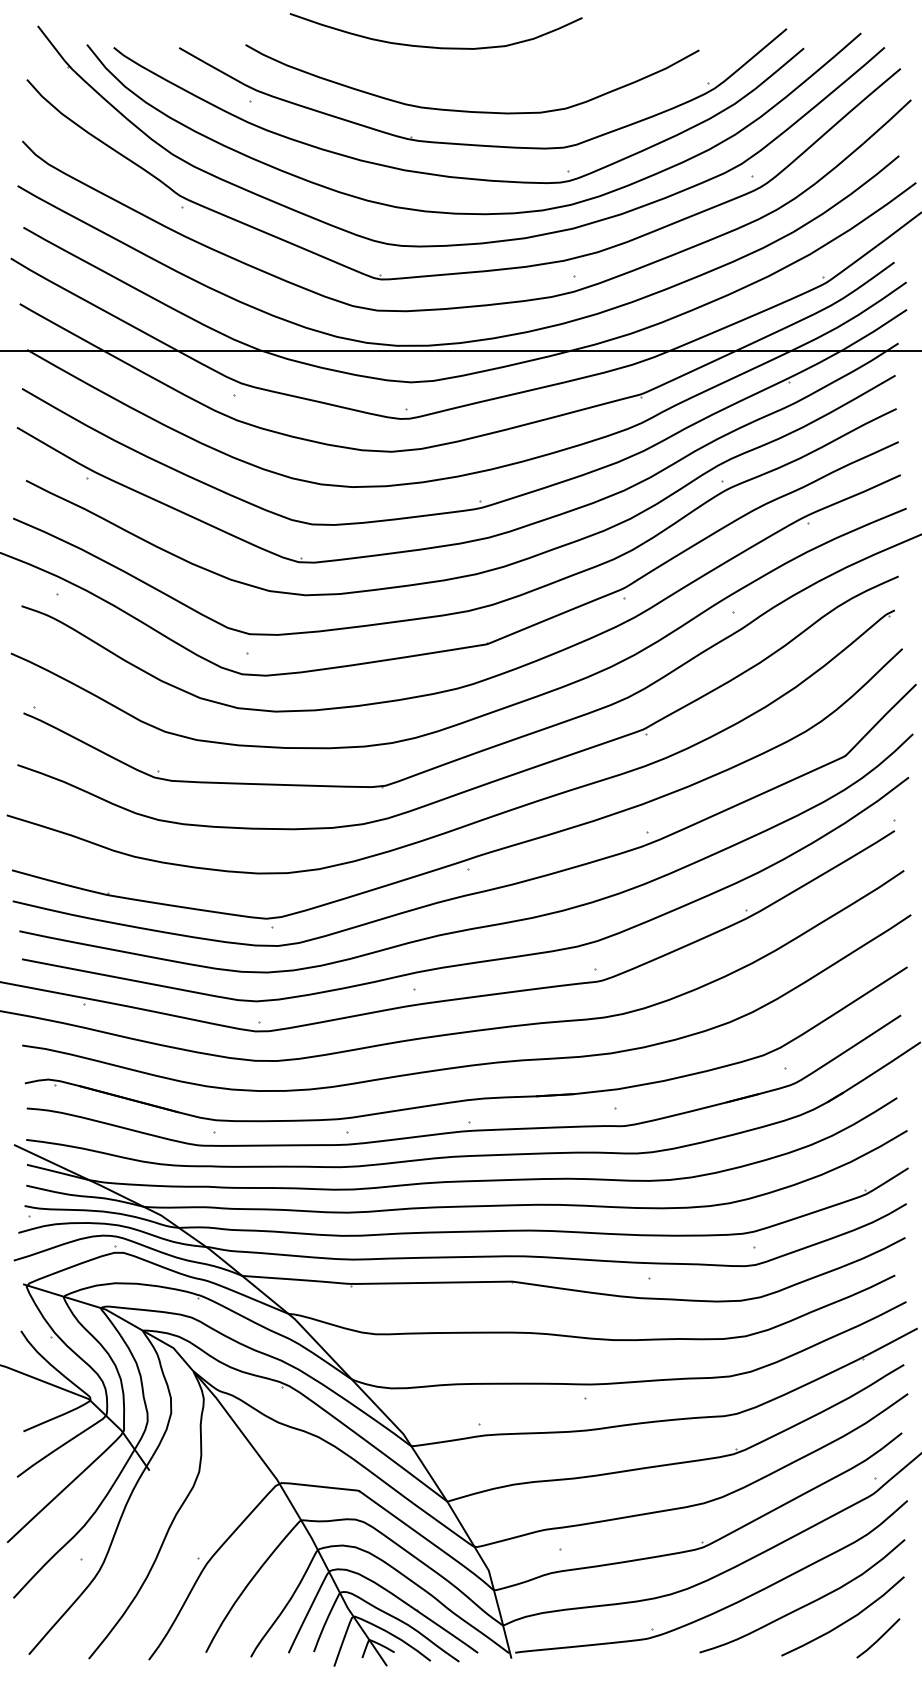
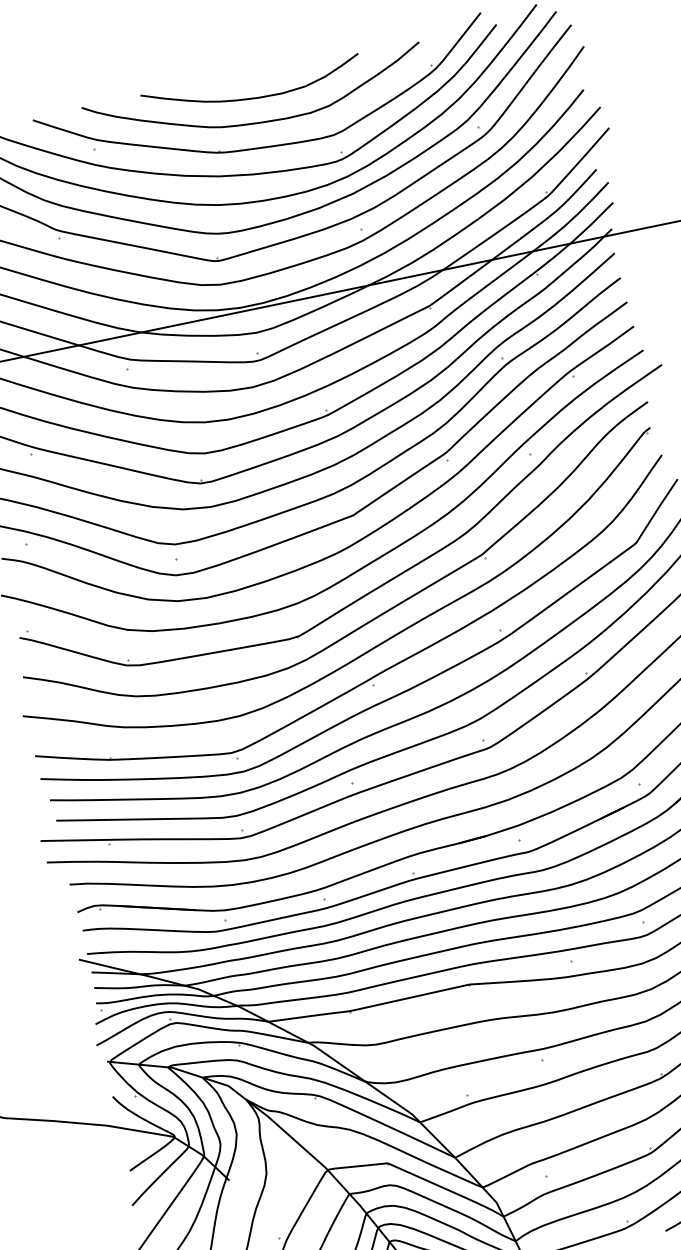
curve: (435, 46) -> (253, 97), moved

